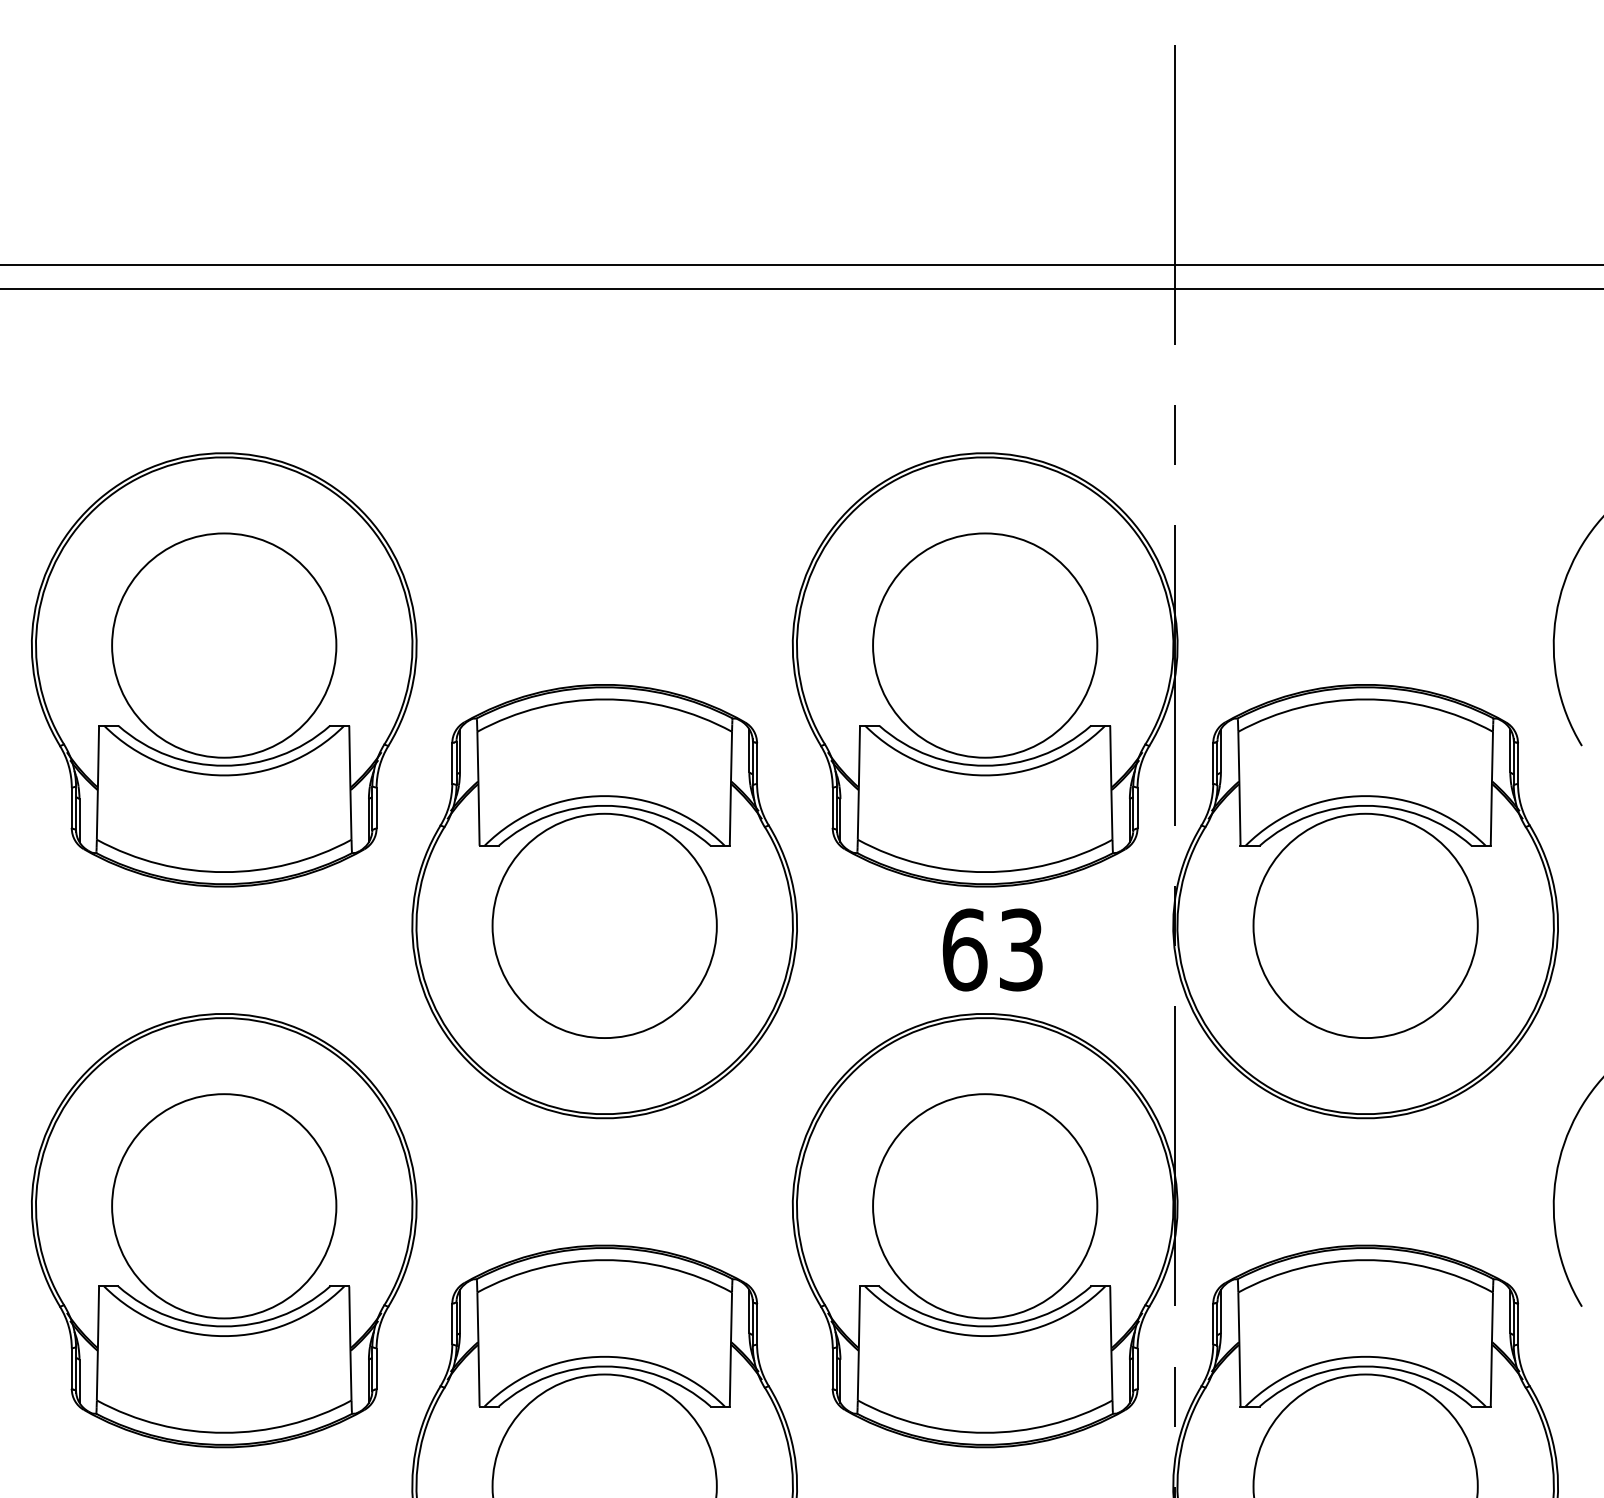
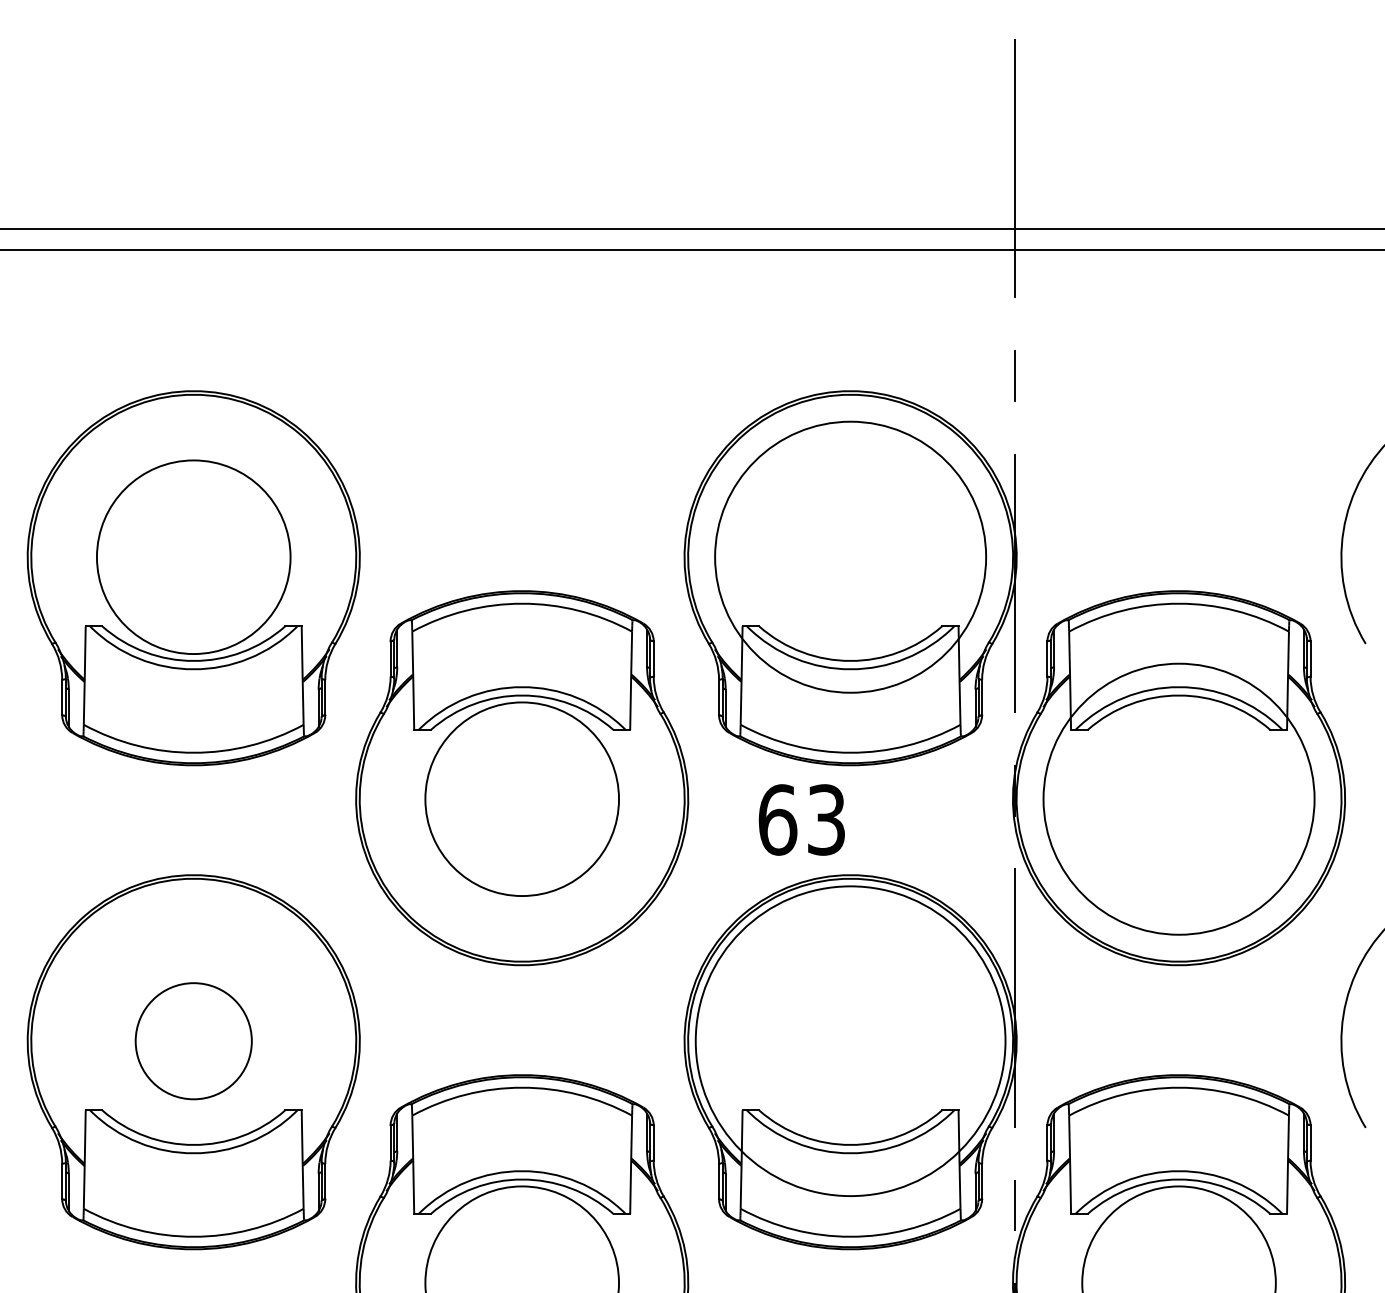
circle: (985, 645) -> (850, 557), size x1.4
circle: (1365, 925) -> (1178, 798), size x1.4
text: (992, 949) -> (801, 819), moved
circle: (224, 1206) -> (194, 1041), size x0.6
circle: (985, 1206) -> (850, 1041), size x1.6

